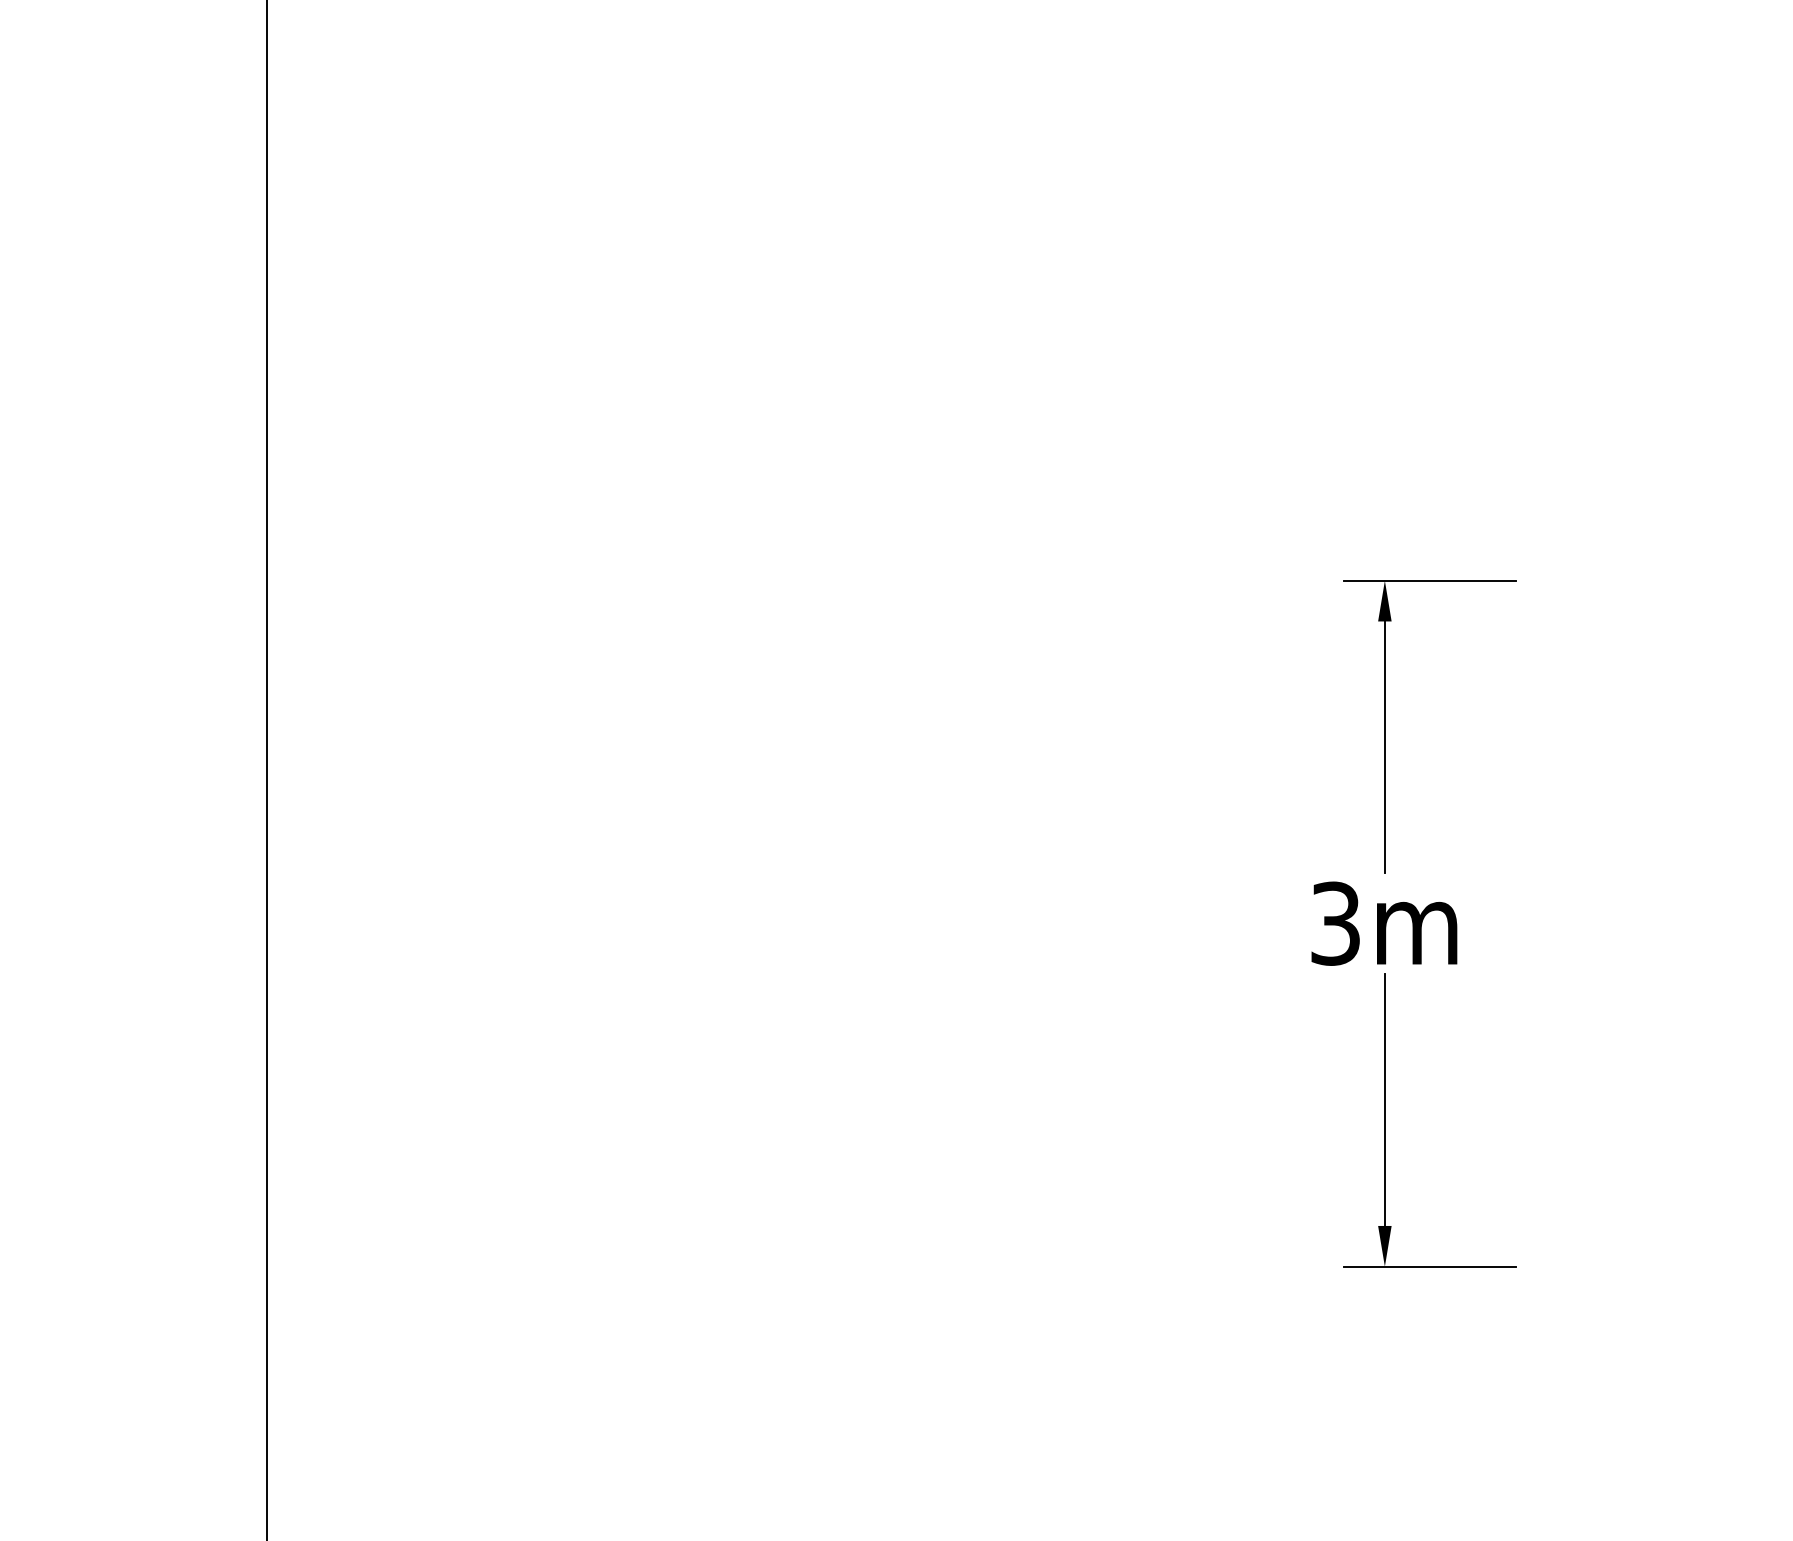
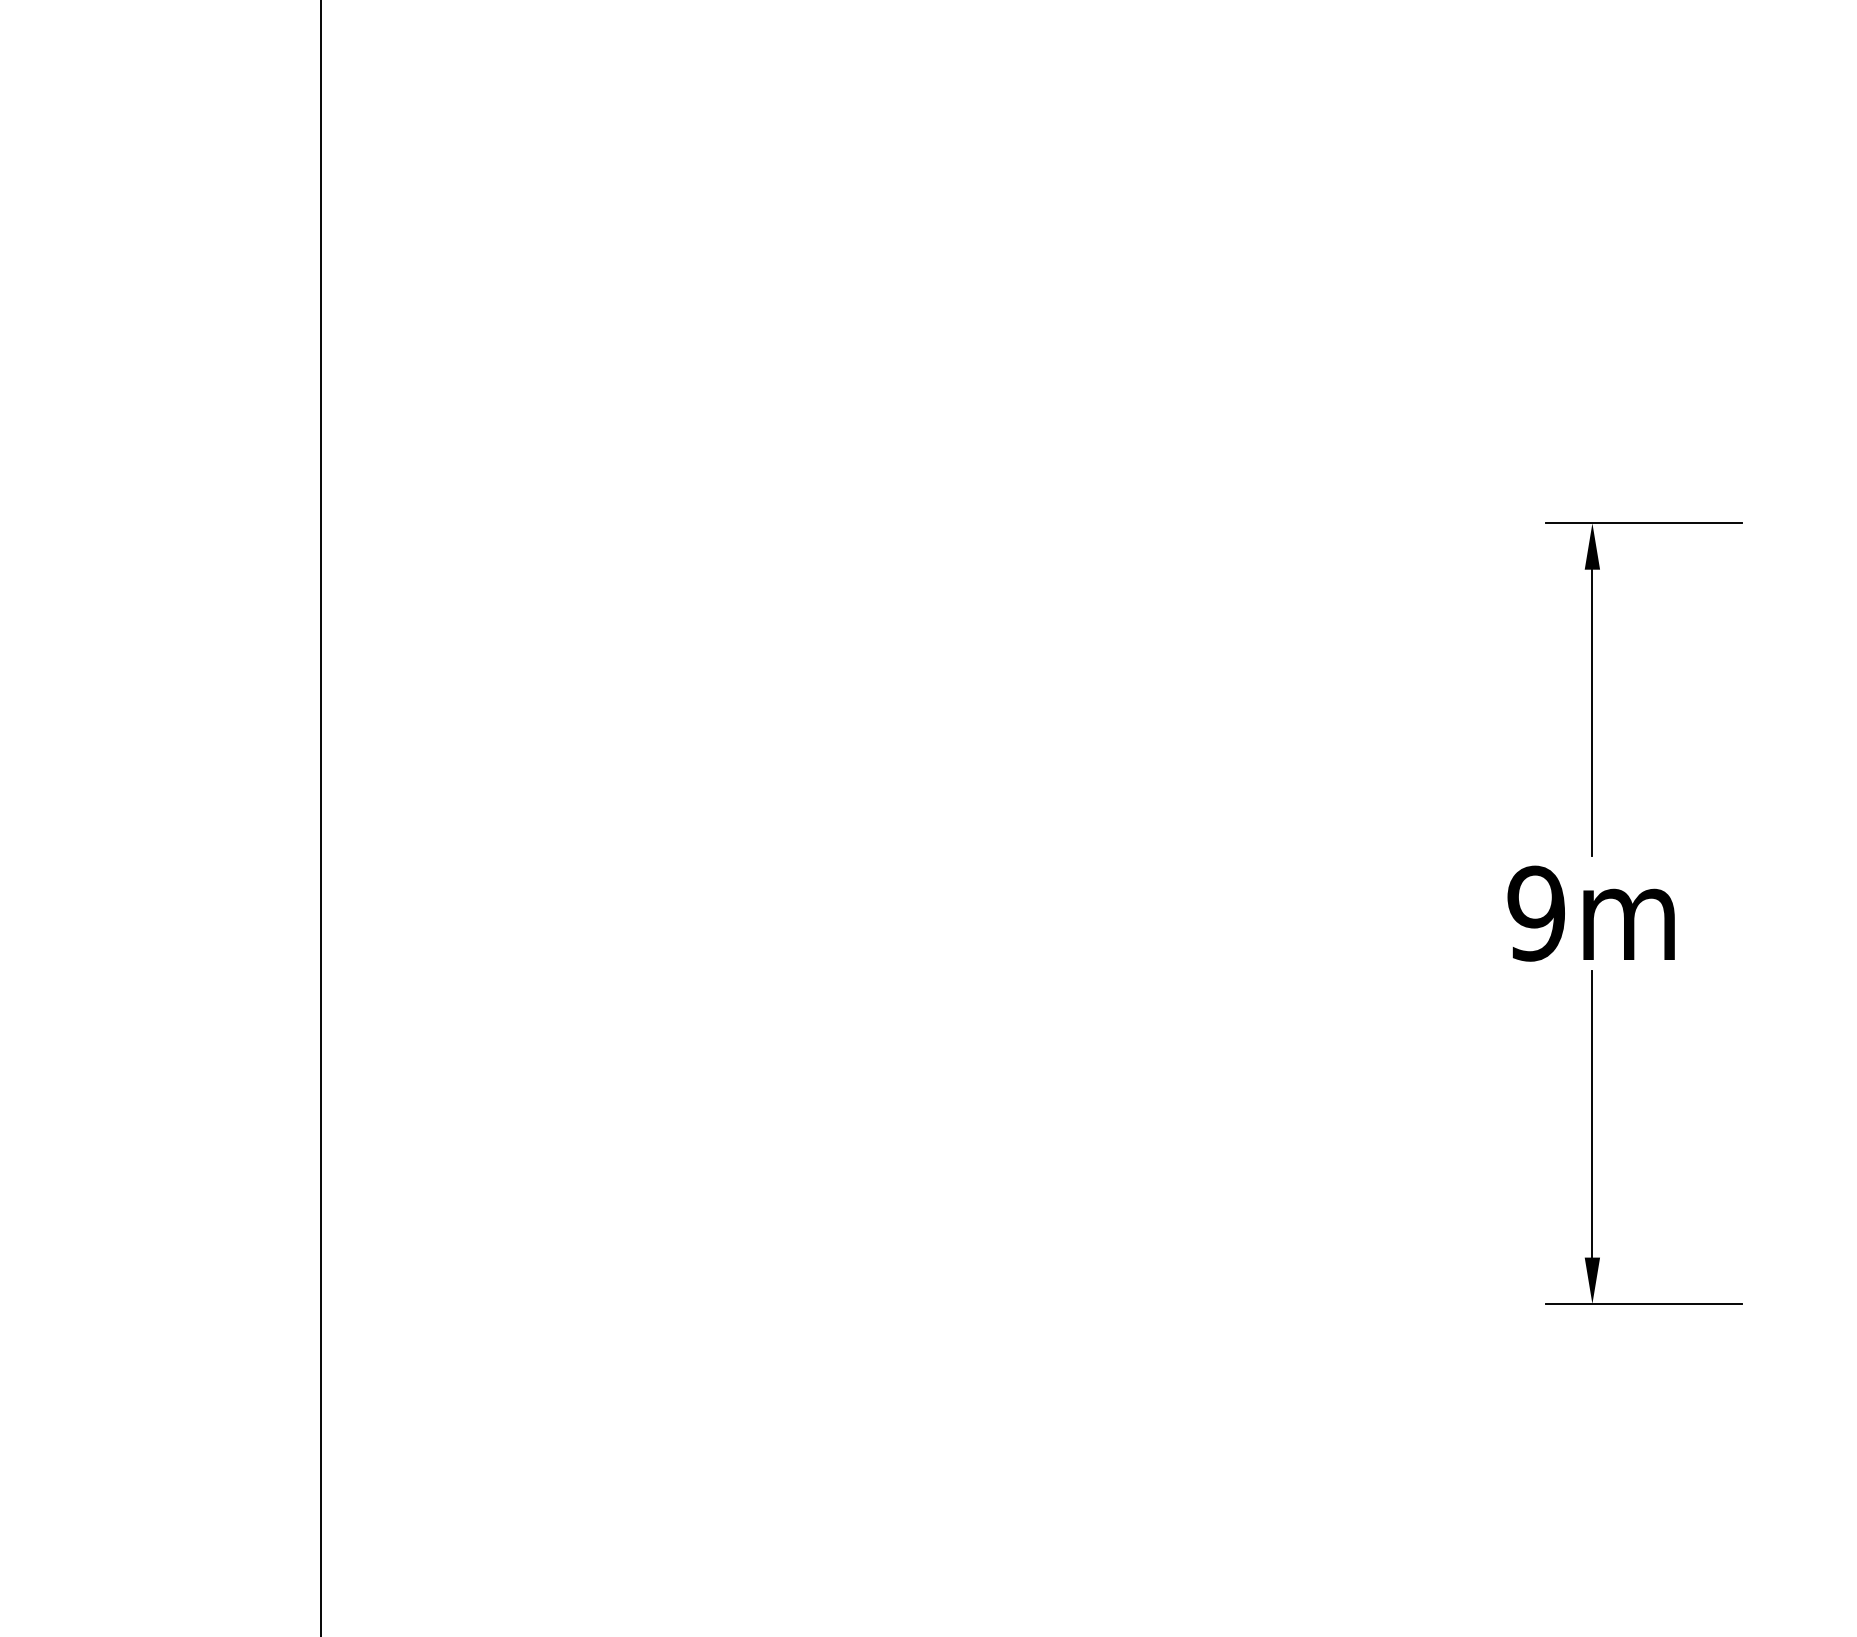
text: (1335, 923) -> (1536, 913), 3m -> 9m

